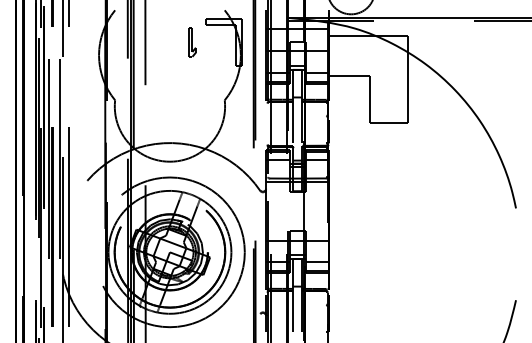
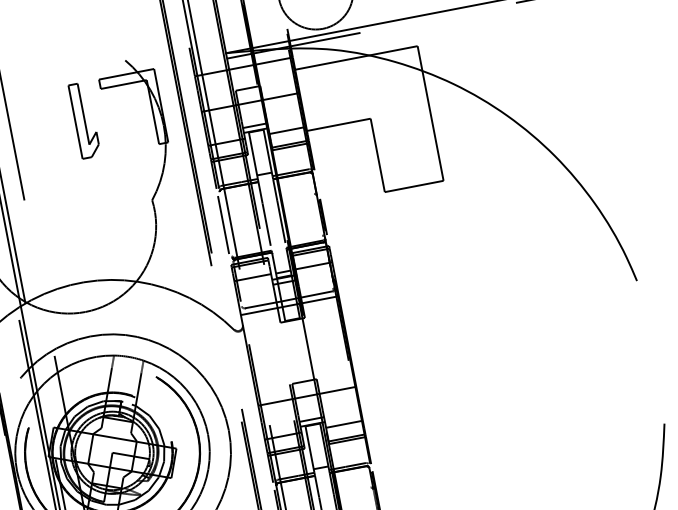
part: (192, 42) -> (84, 120), size x1.67
line: (266, 123) -> (223, 223), added

